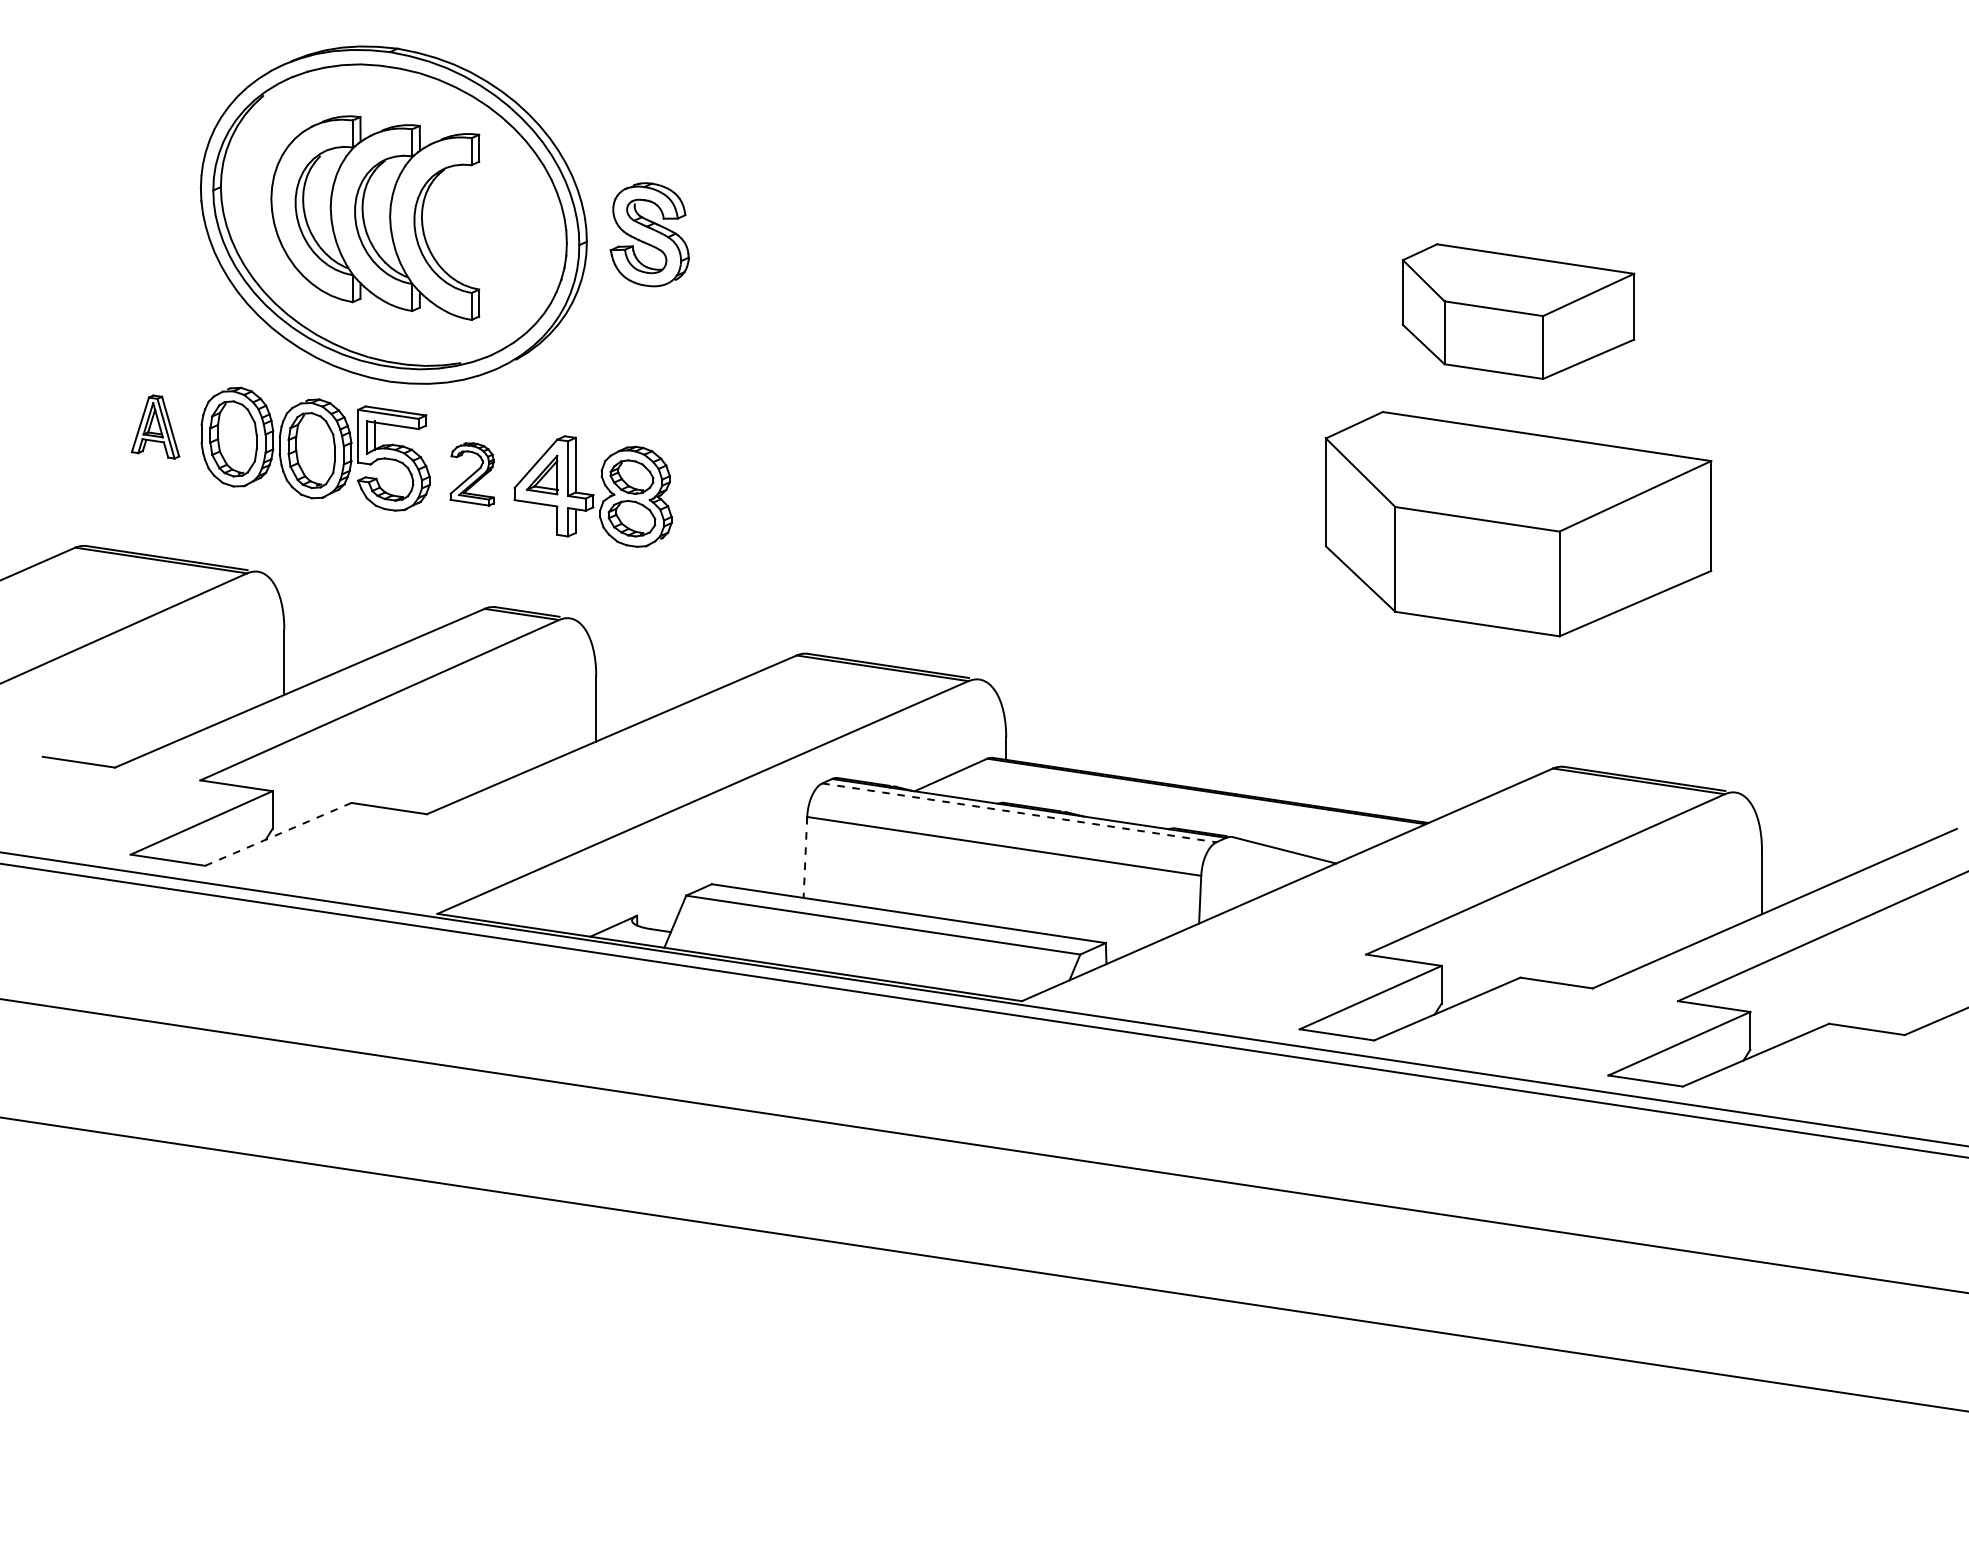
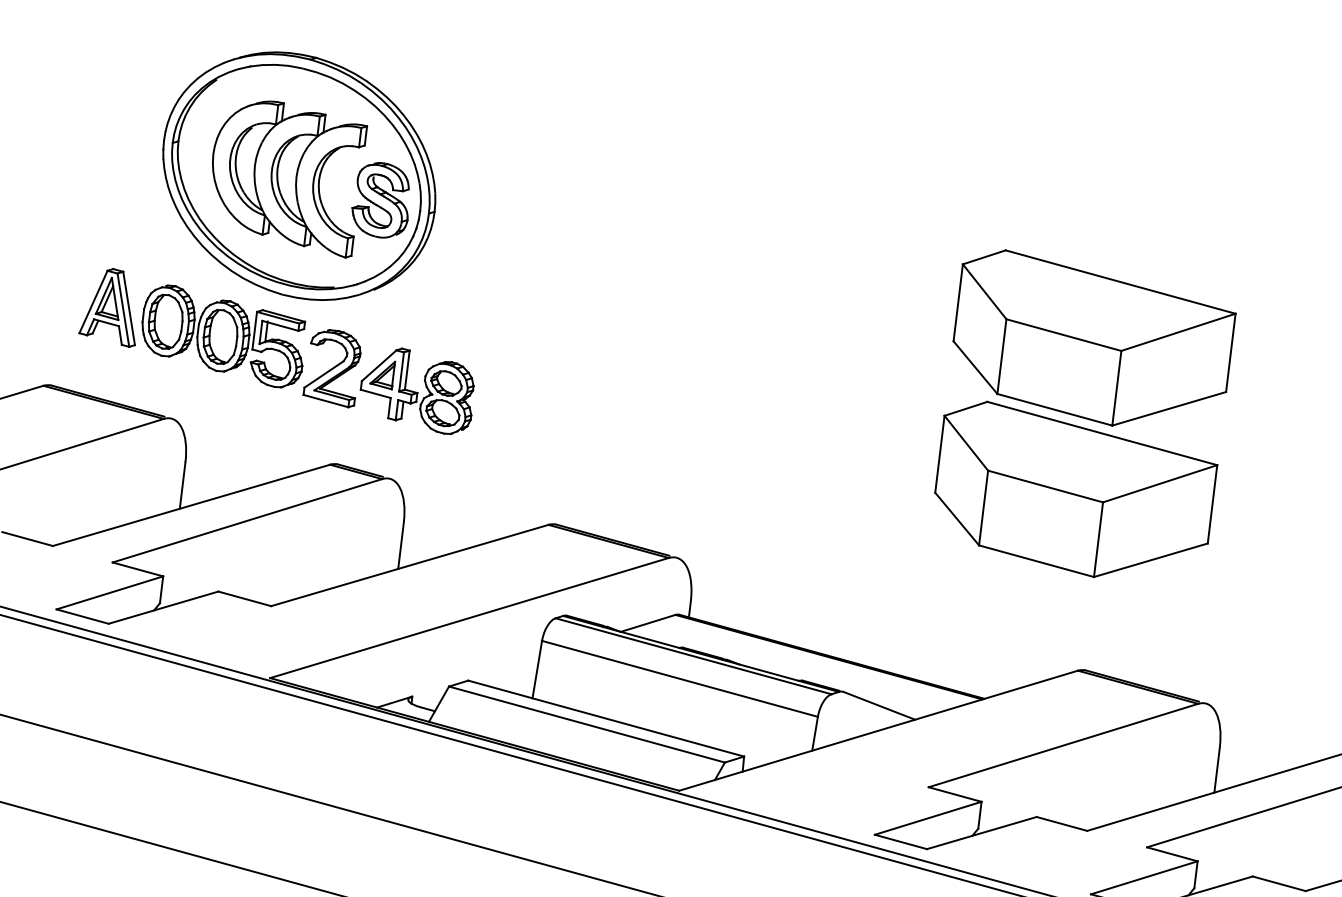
part: (649, 234) -> (381, 200), moved
part: (1518, 311) -> (1092, 341), size x1.67
part: (155, 426) -> (111, 306), size x1.67
part: (471, 474) -> (332, 367), size x1.67
line: (1019, 812) -> (693, 656), dashed -> solid
line: (278, 834) -> (163, 607), dashed -> solid
line: (805, 857) -> (537, 669), dashed -> solid

